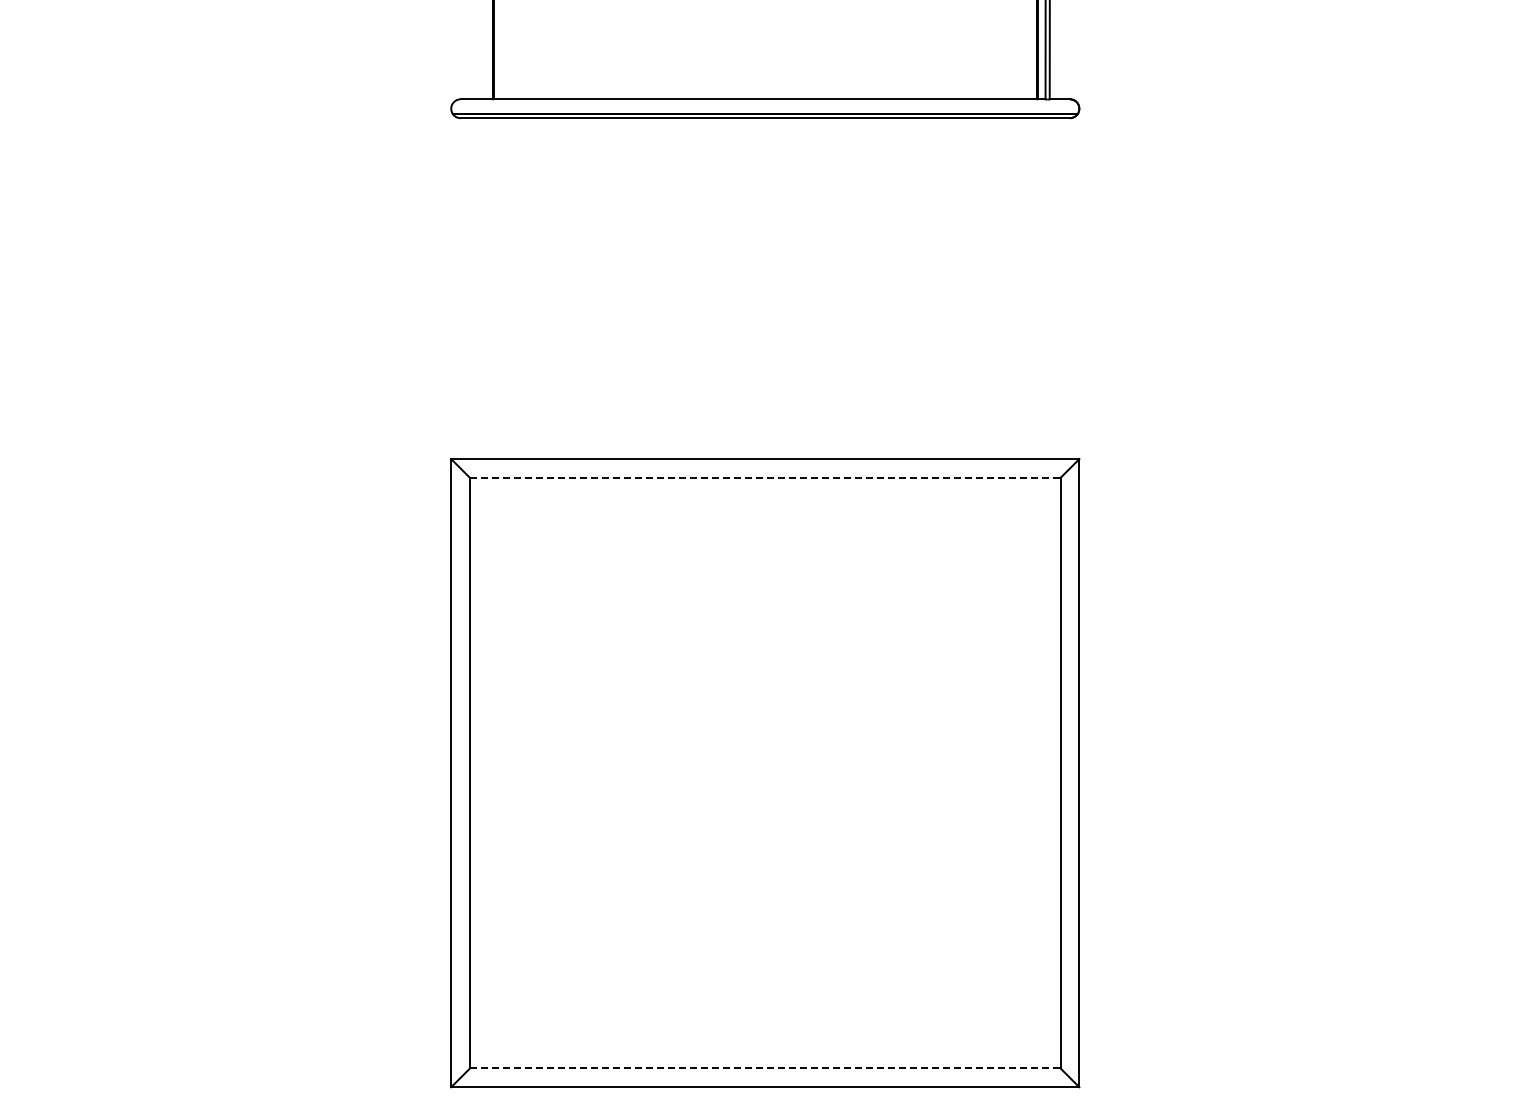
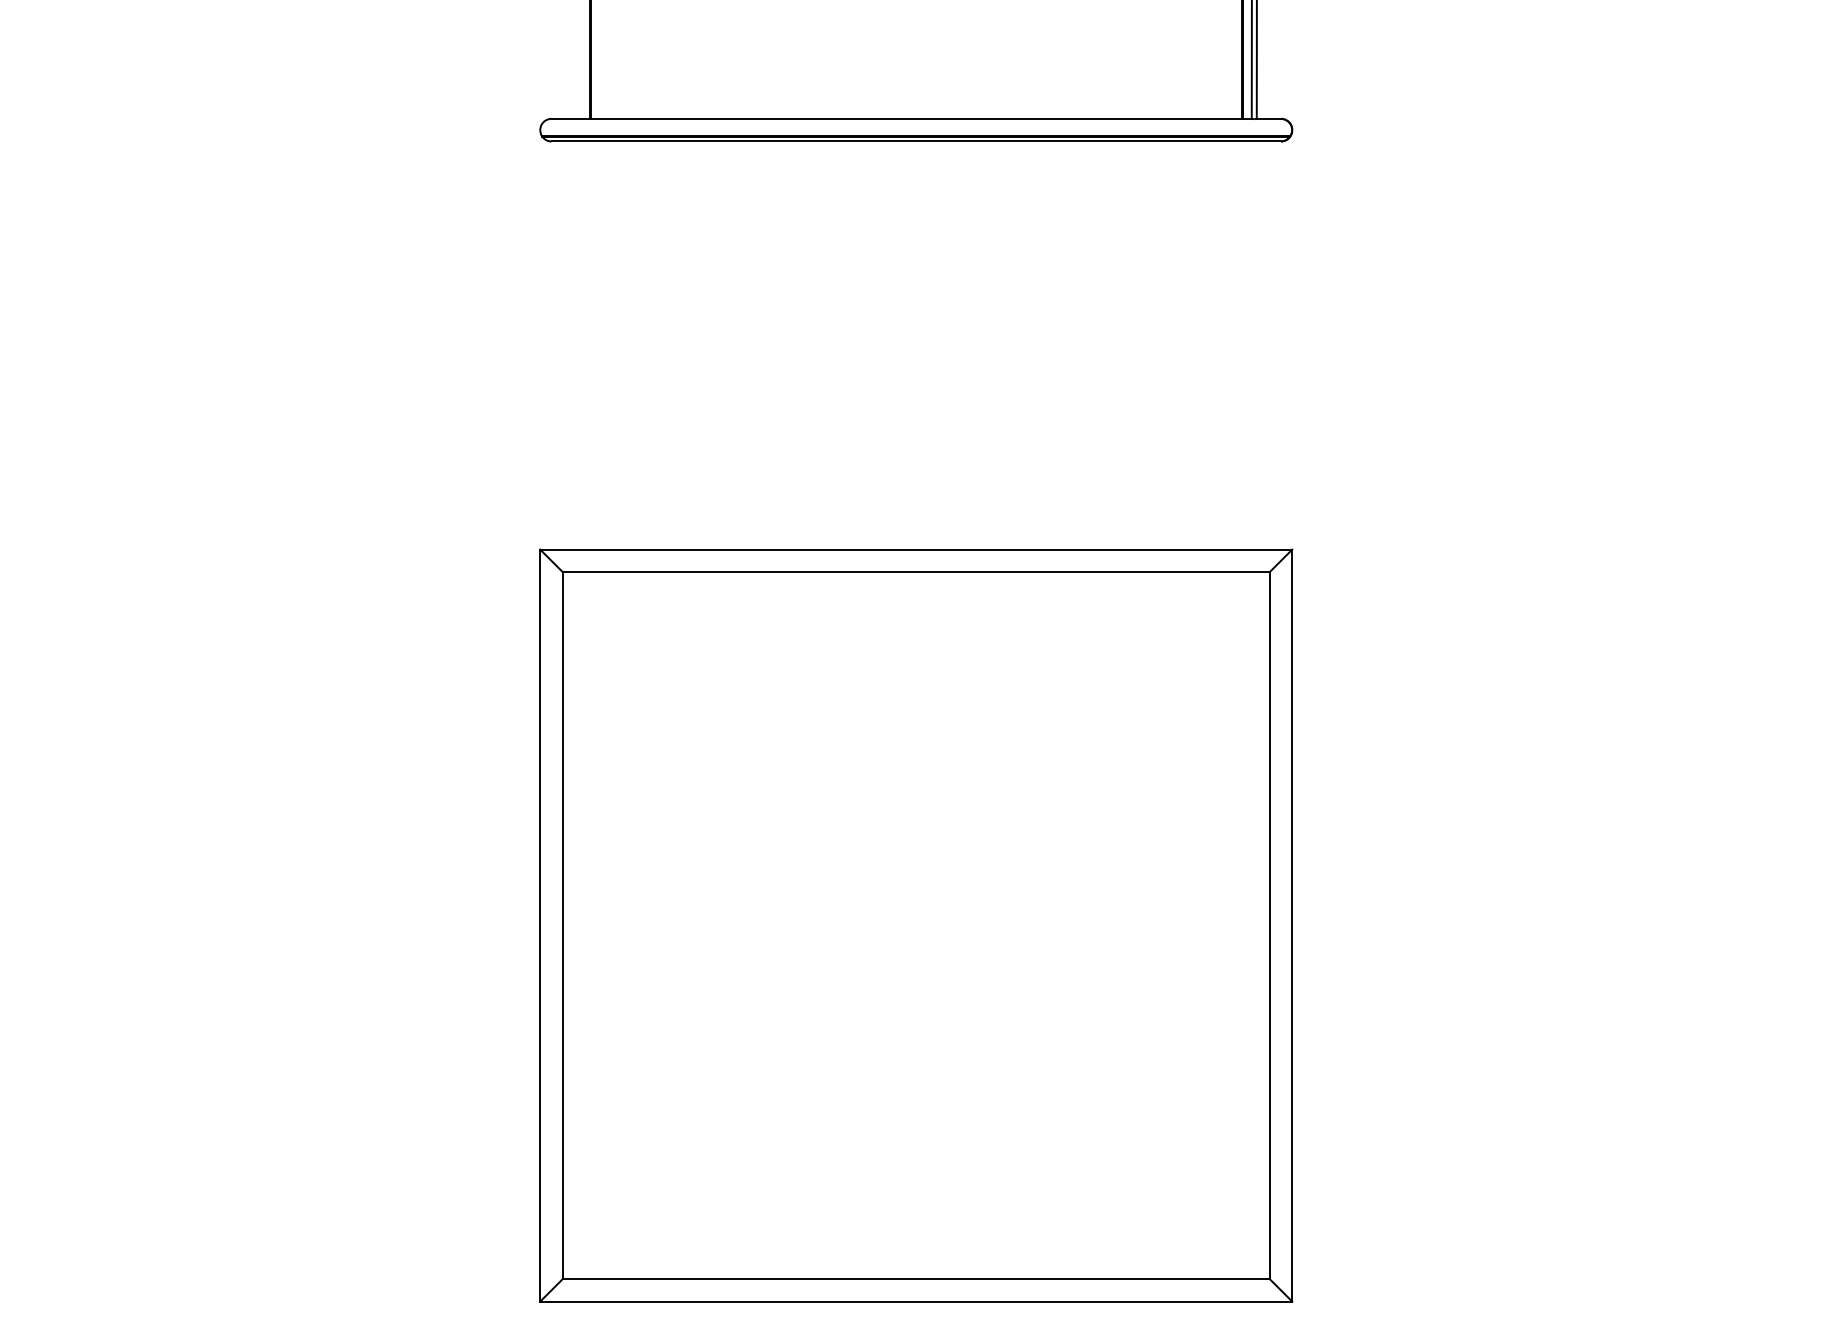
line: (765, 477) -> (916, 571), dashed -> solid
line: (765, 1068) -> (916, 1279), dashed -> solid

